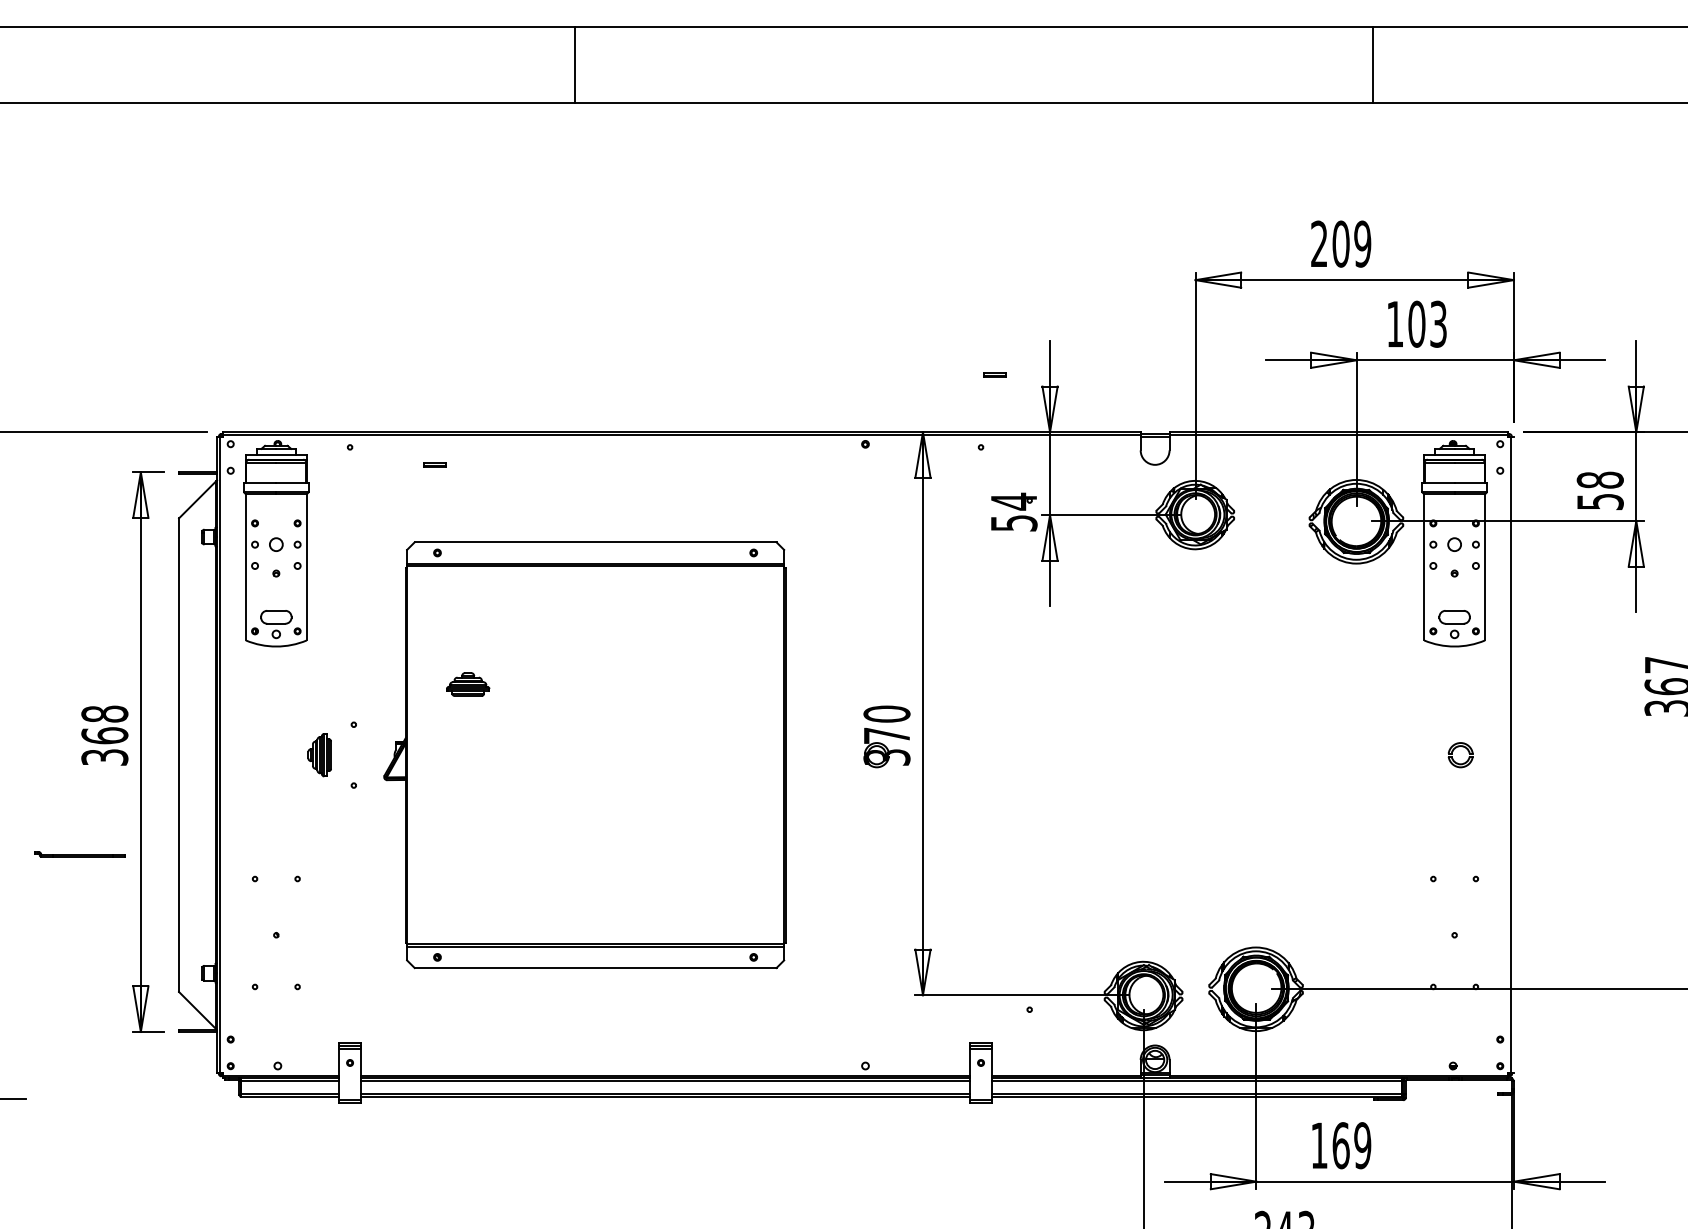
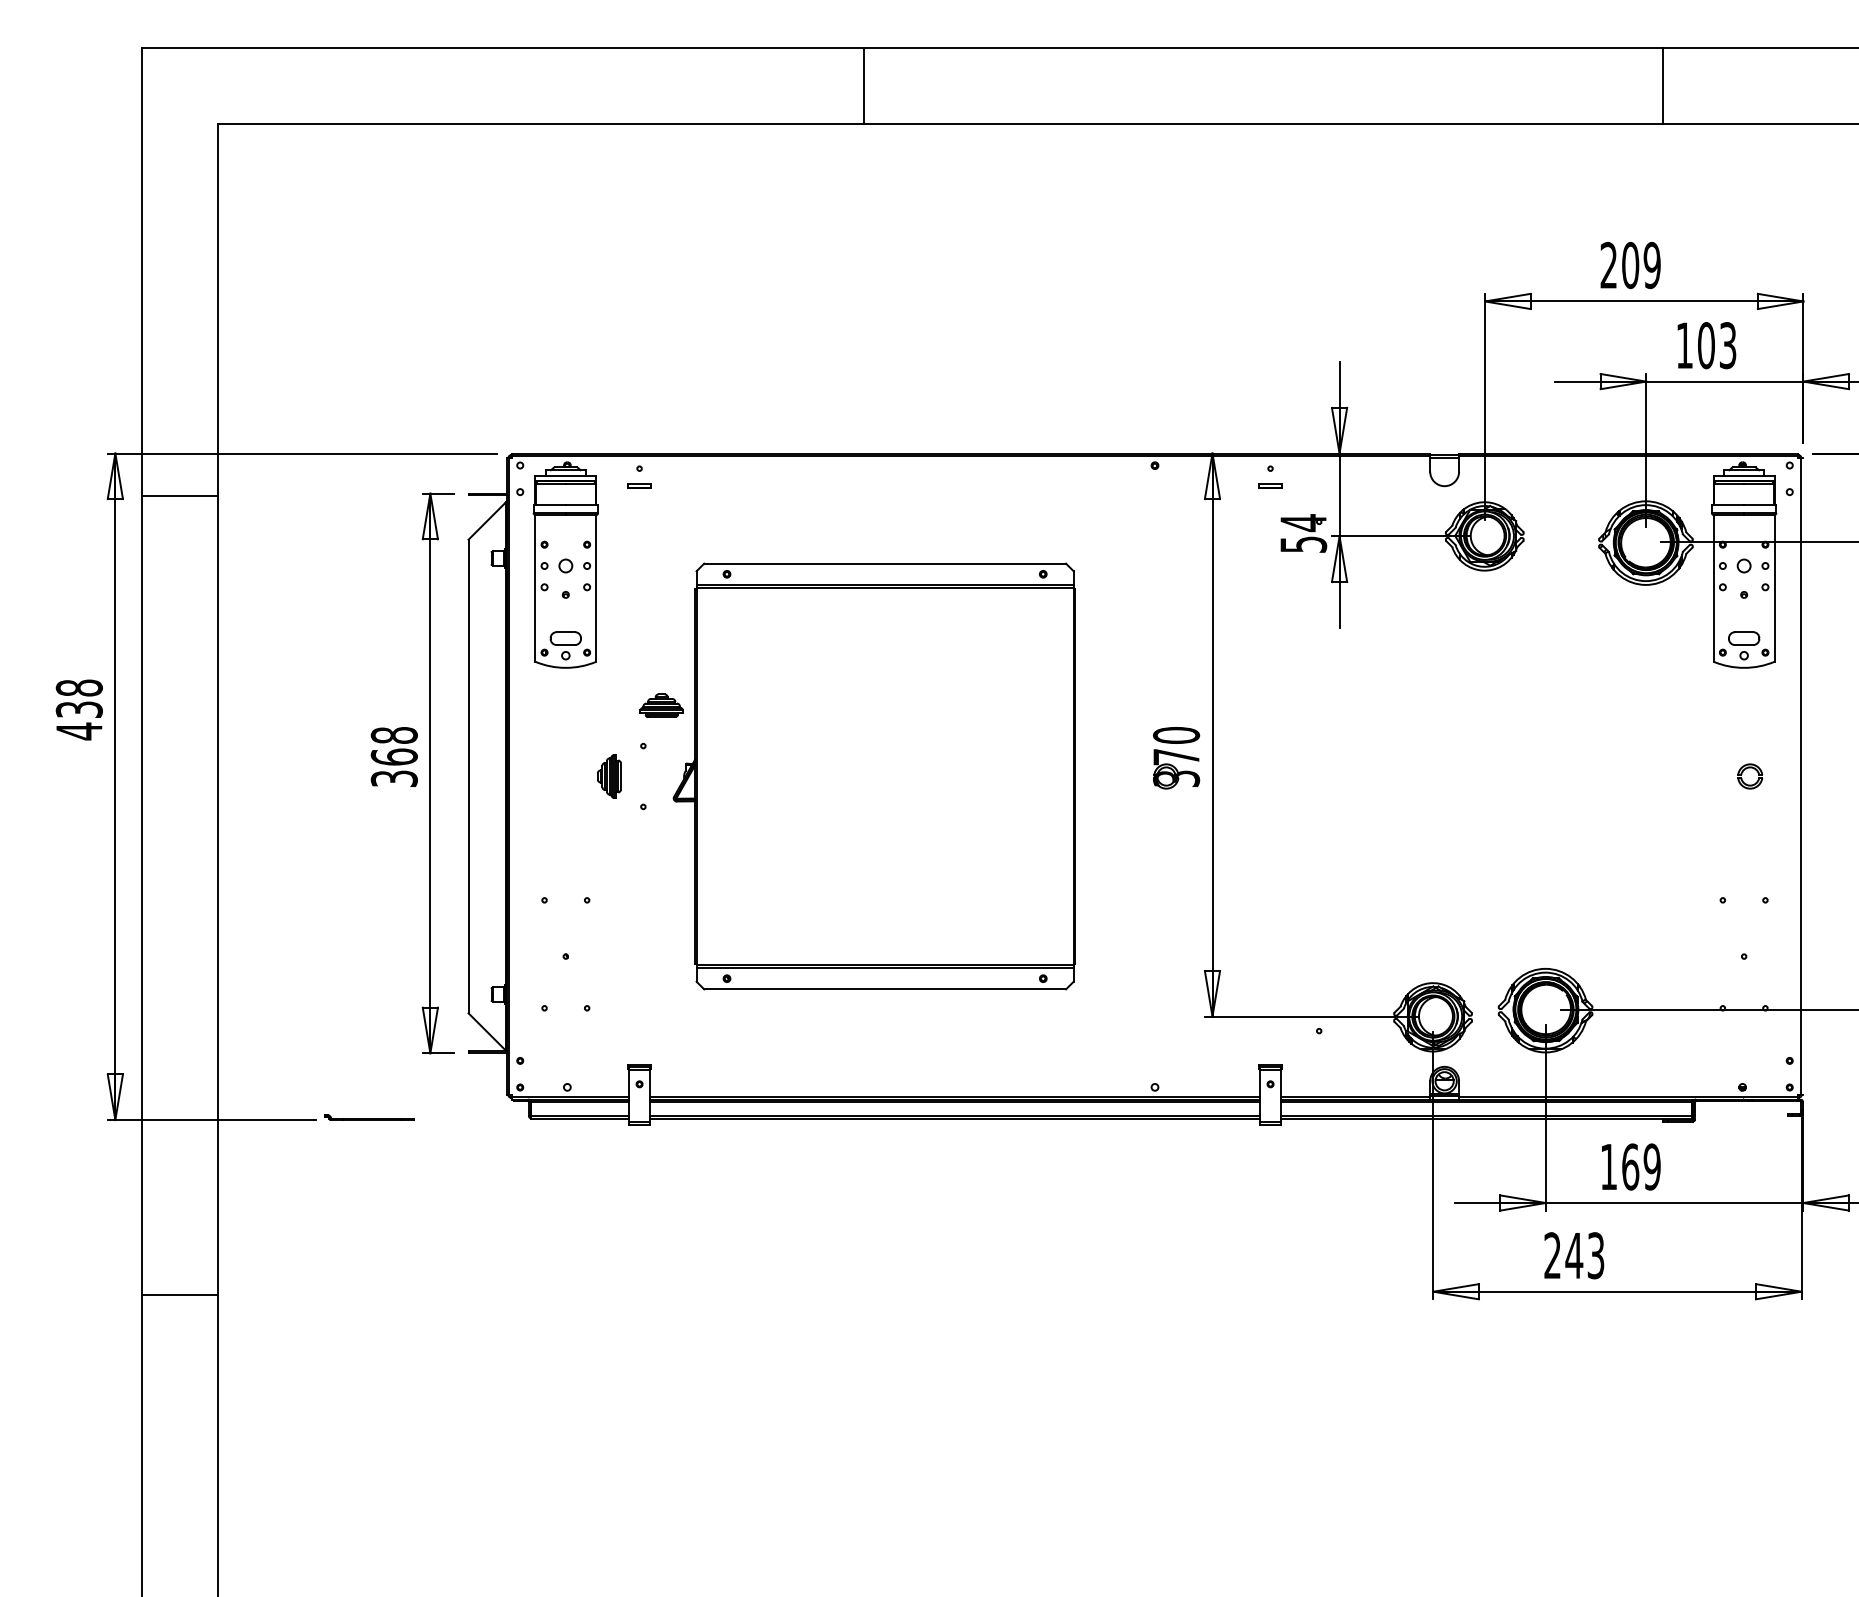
part: (994, 374) -> (1270, 485), moved
part: (434, 464) -> (639, 485), moved
part: (467, 684) -> (661, 705), moved
part: (79, 854) -> (369, 1117), moved

